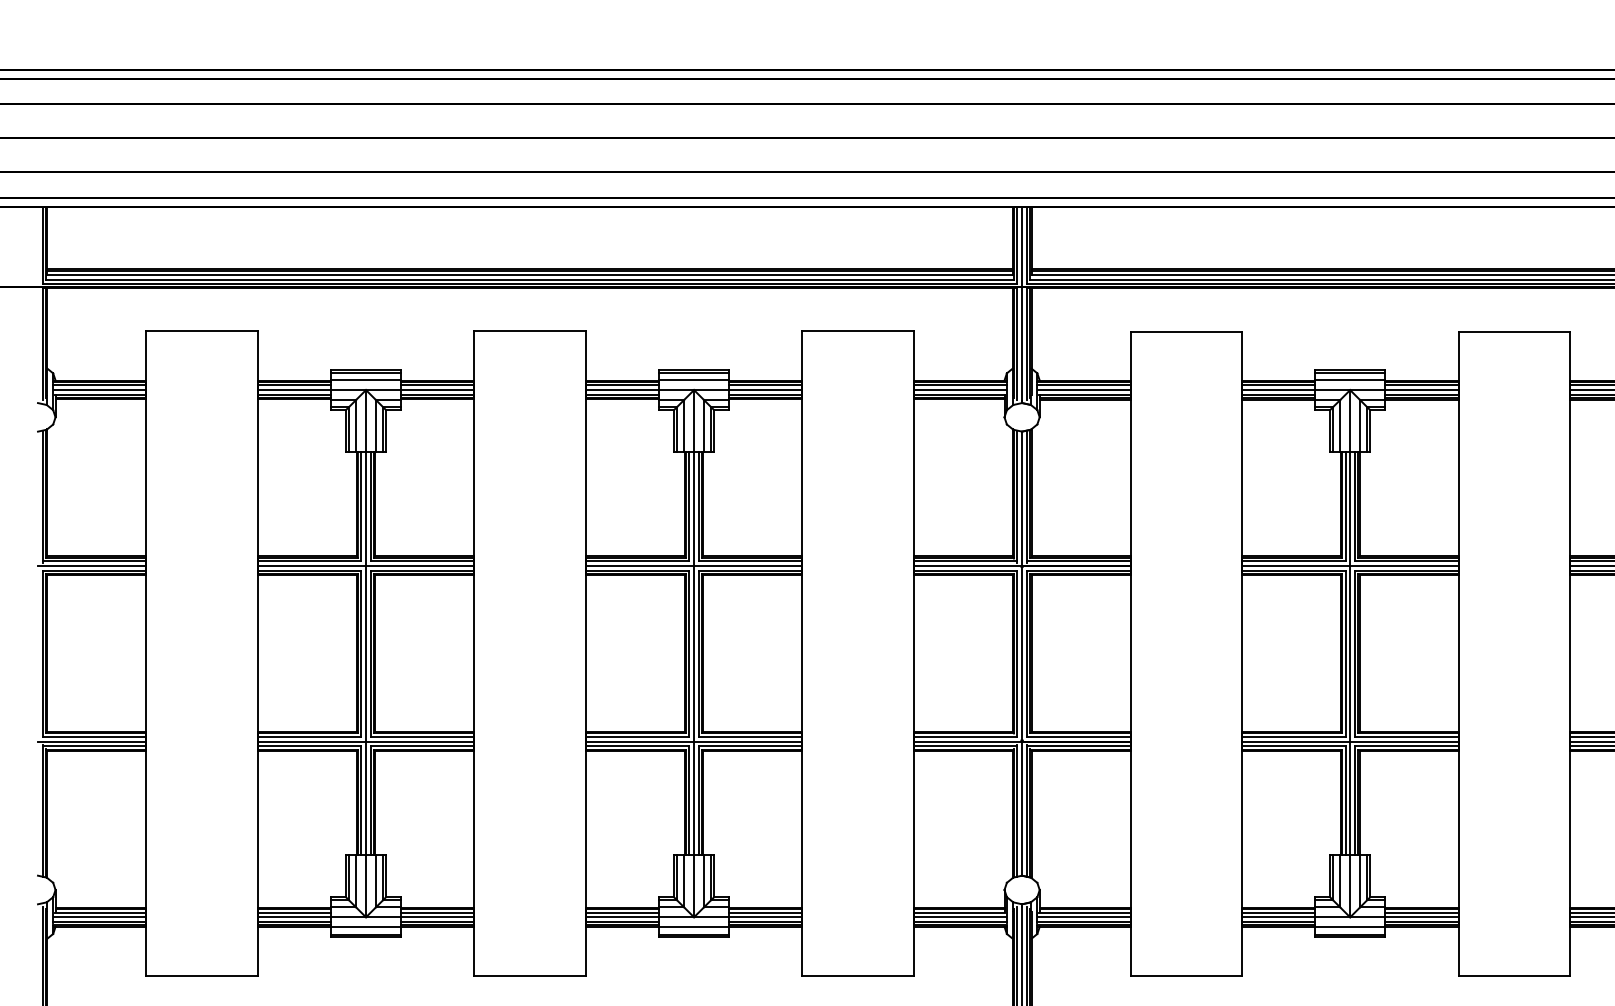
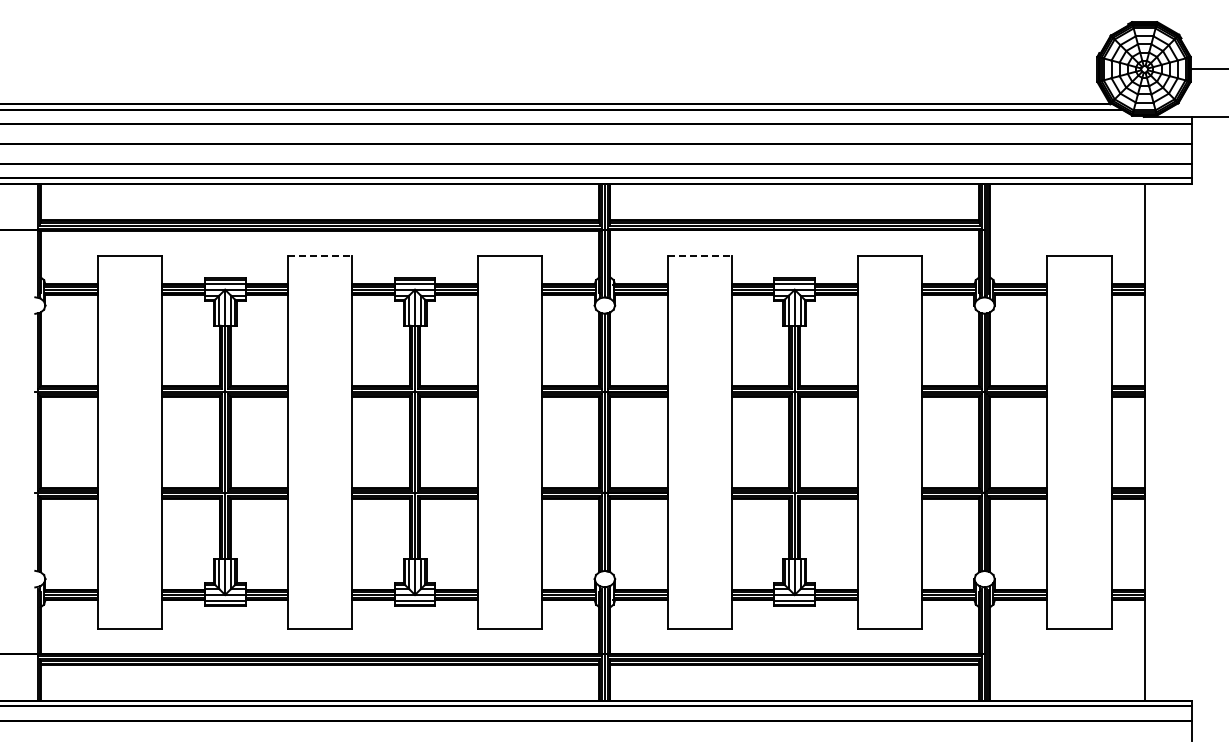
line: (530, 330) -> (320, 255), solid -> dashed
line: (1187, 330) -> (700, 255), solid -> dashed

